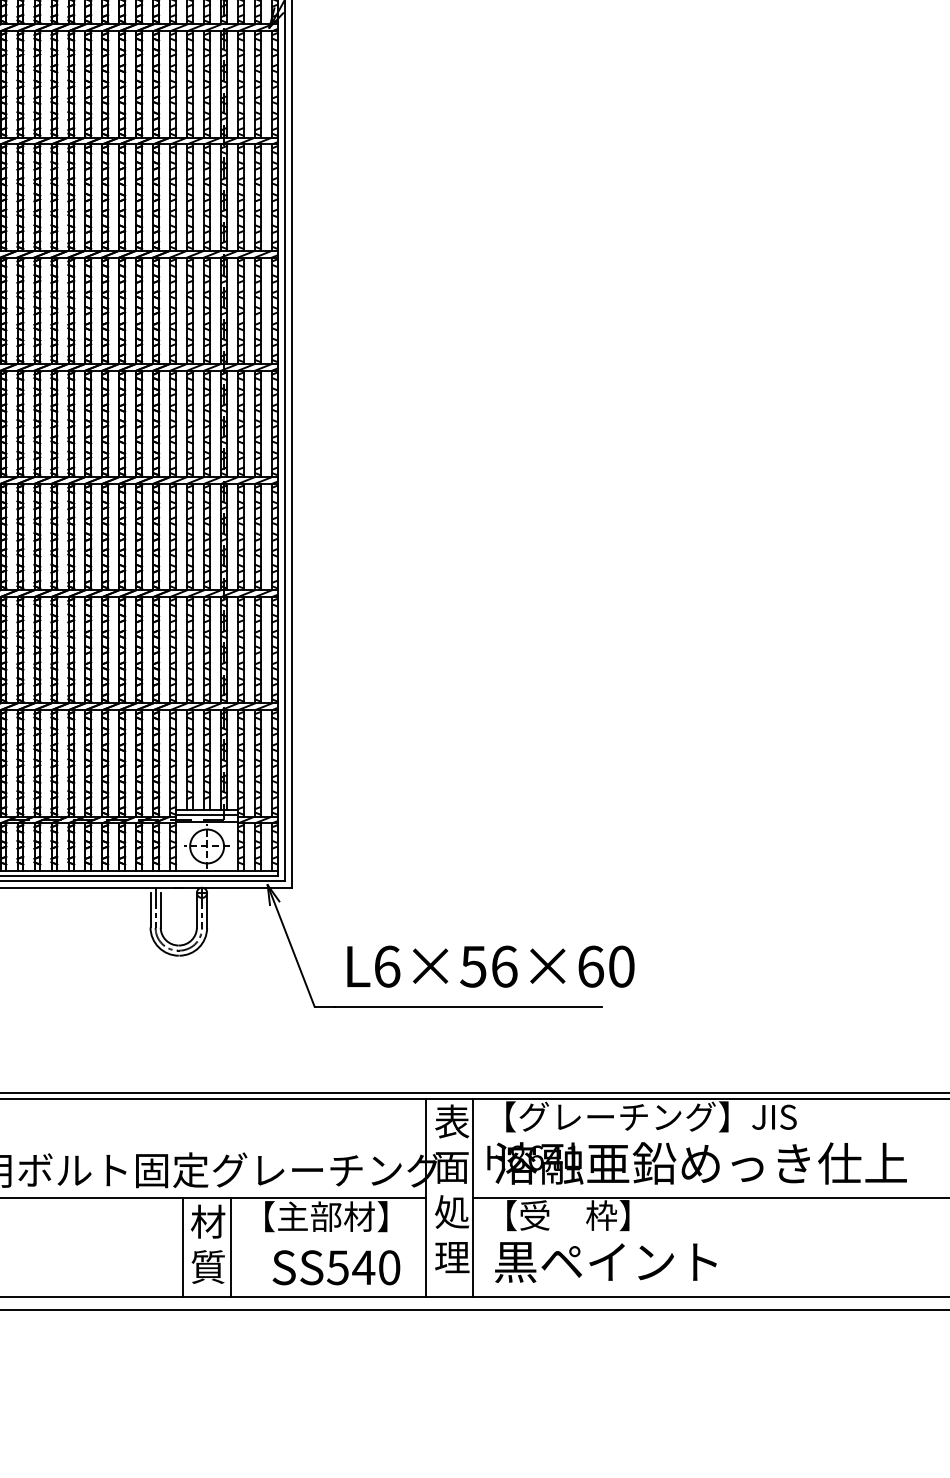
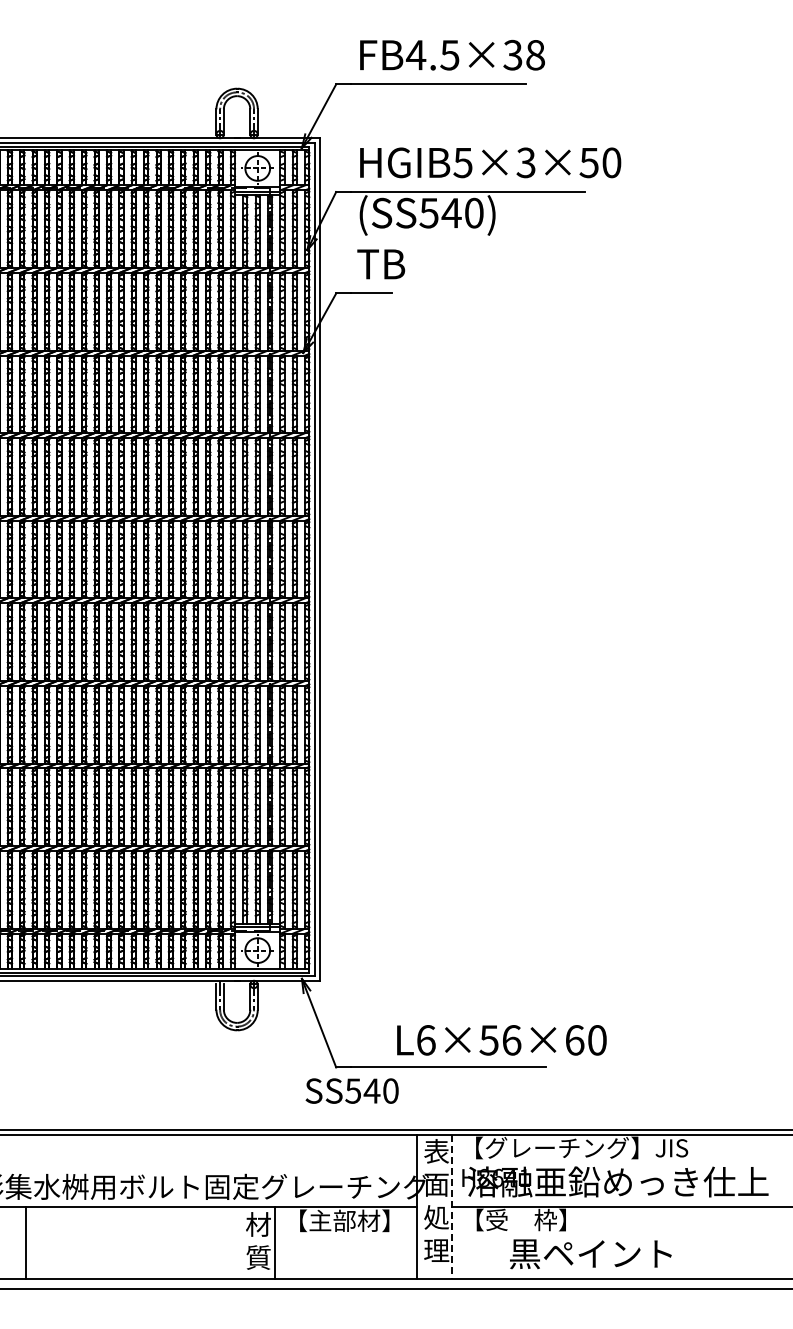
text: (490, 966) -> (501, 1040), moved
line: (473, 1198) -> (452, 1207), solid -> dashed
line: (183, 1247) -> (240, 1243), removed
text: (605, 1262) -> (590, 1254), moved
text: (335, 1266) -> (351, 1090), moved

